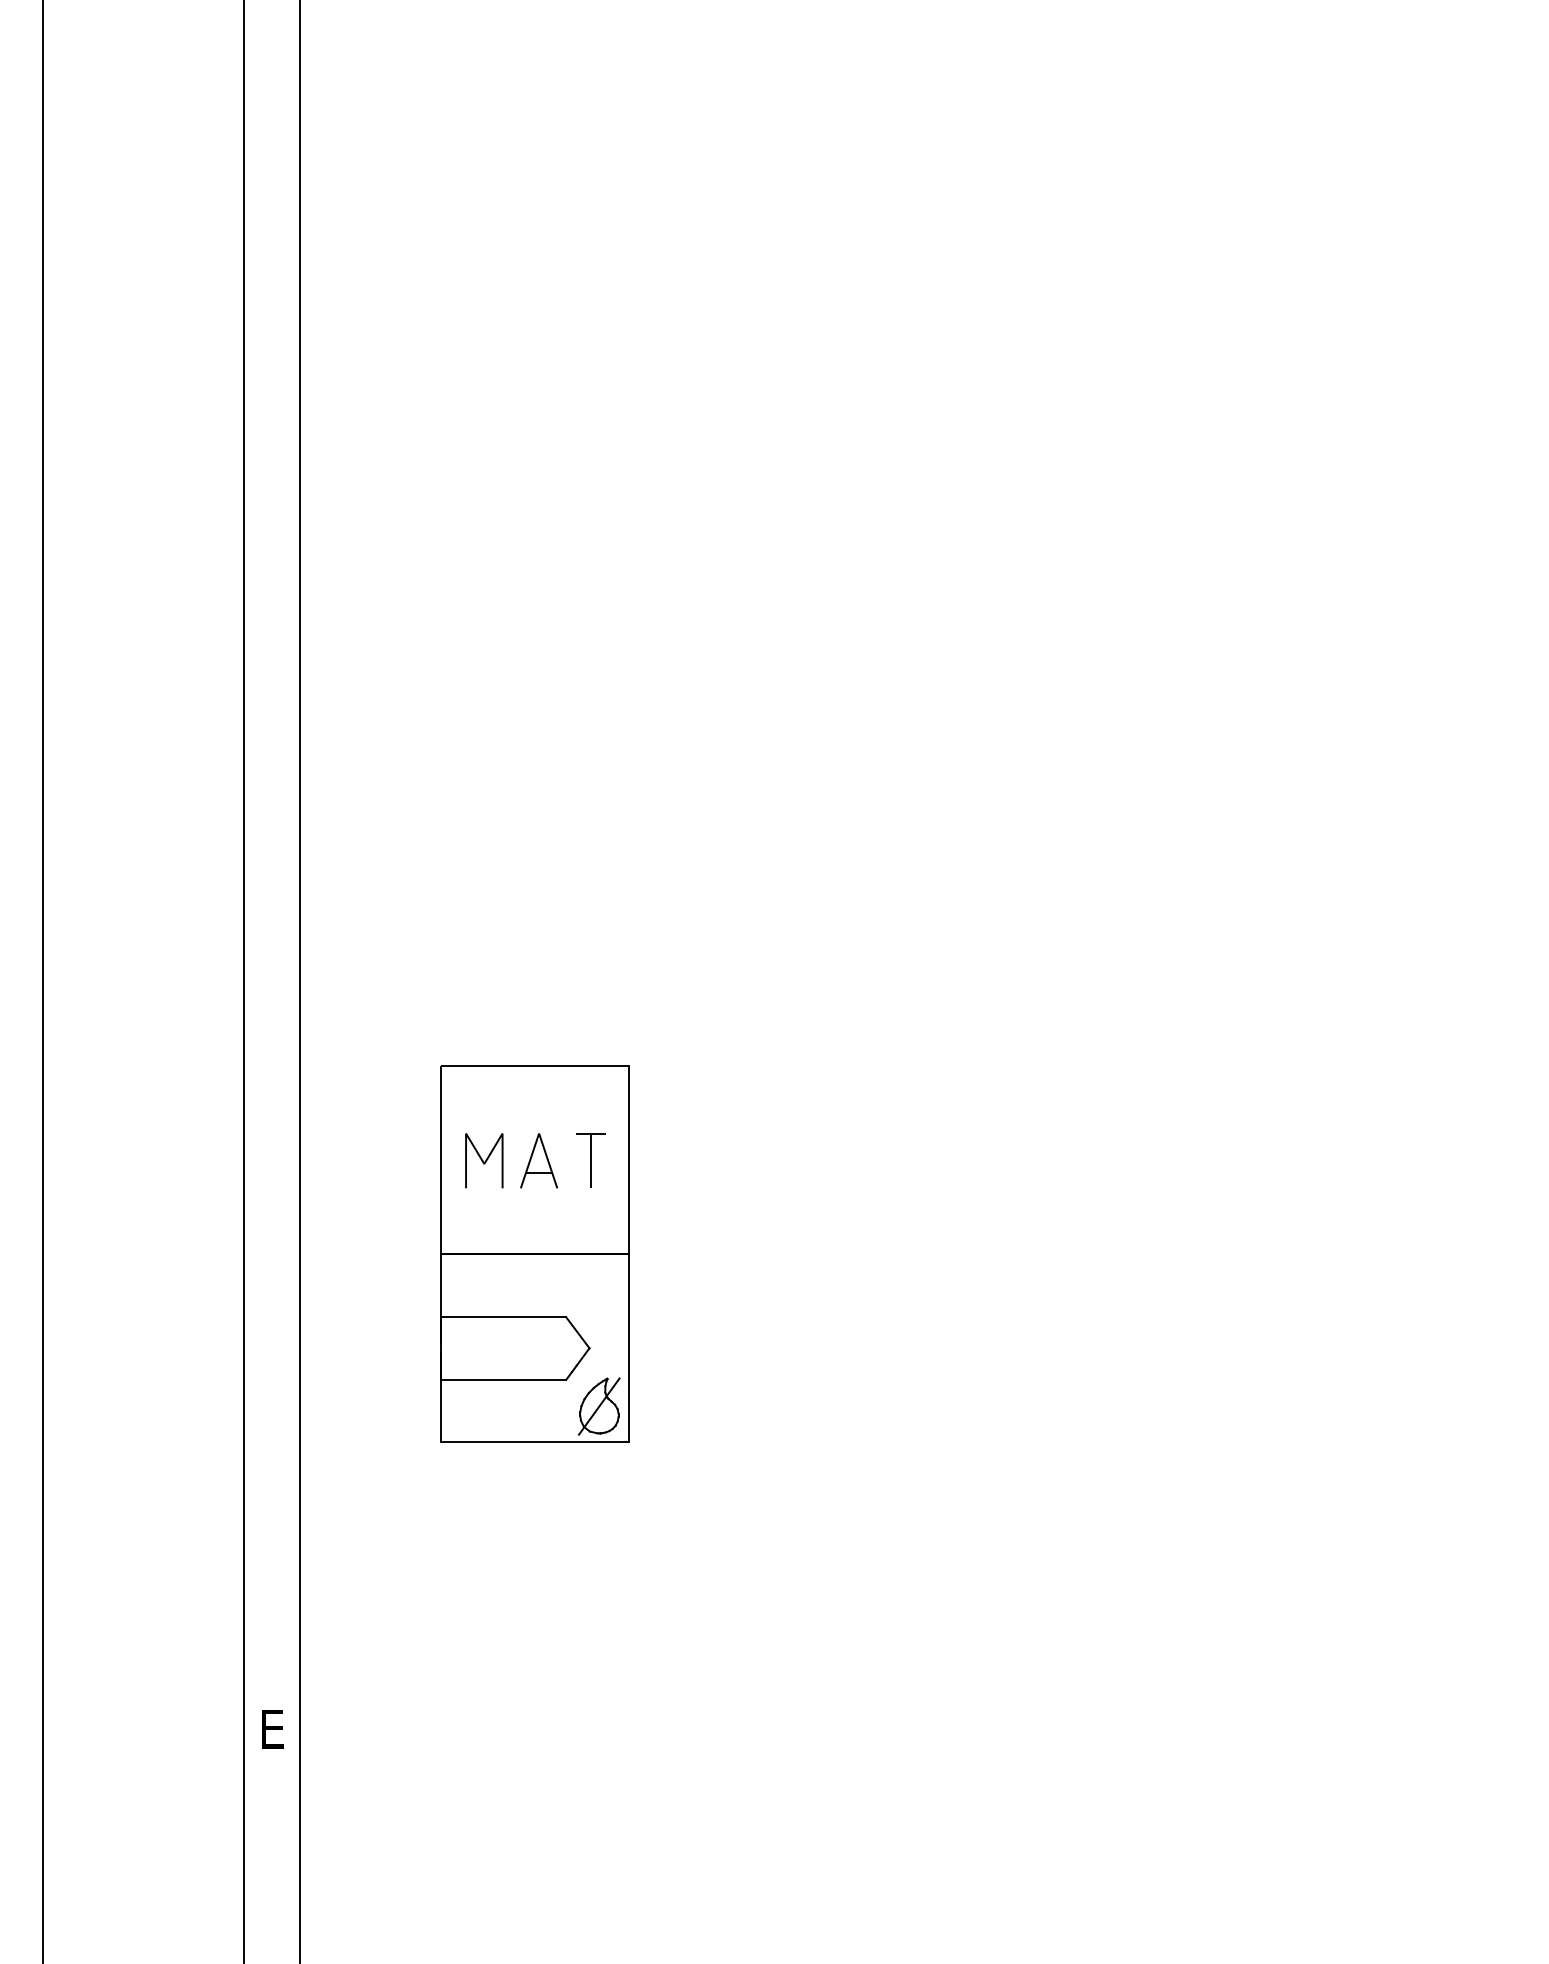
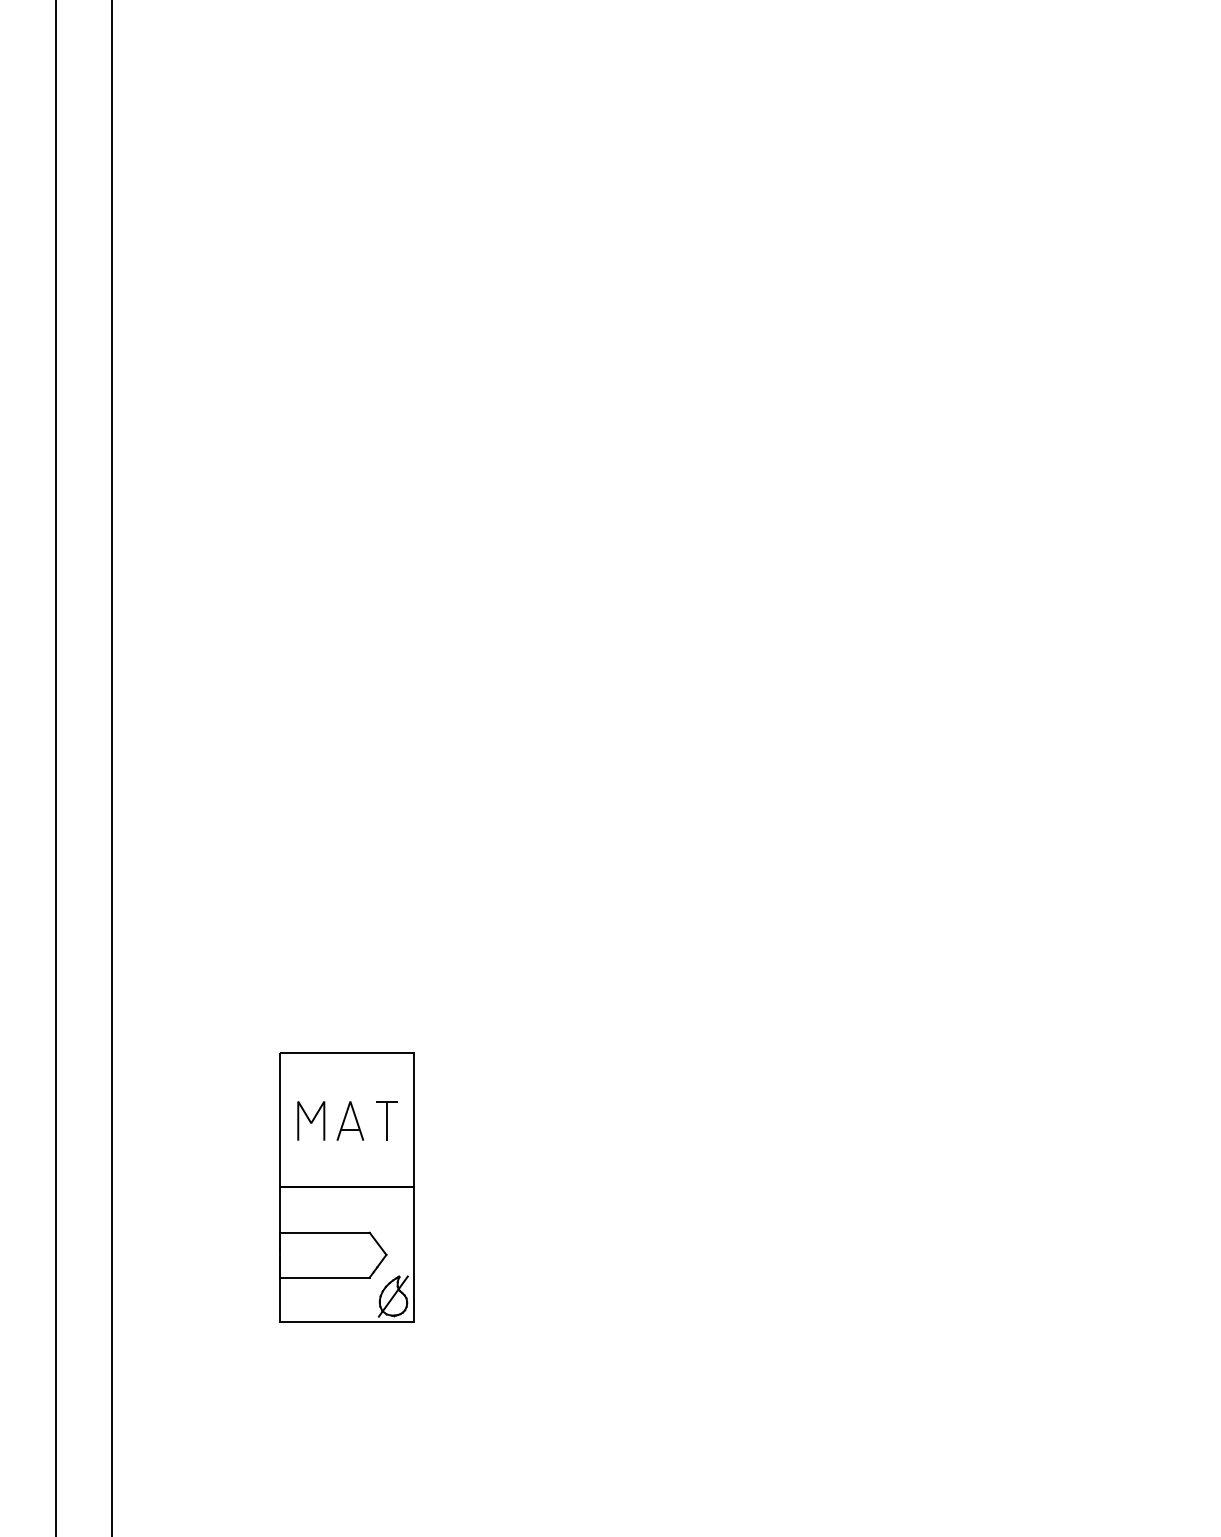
part: (534, 1253) -> (346, 1187), size x0.71

